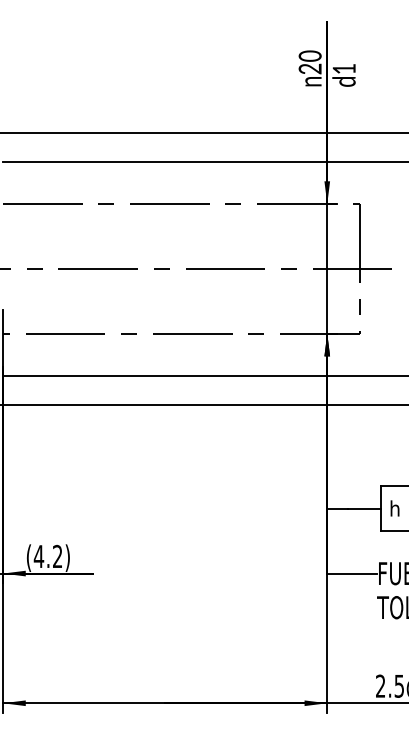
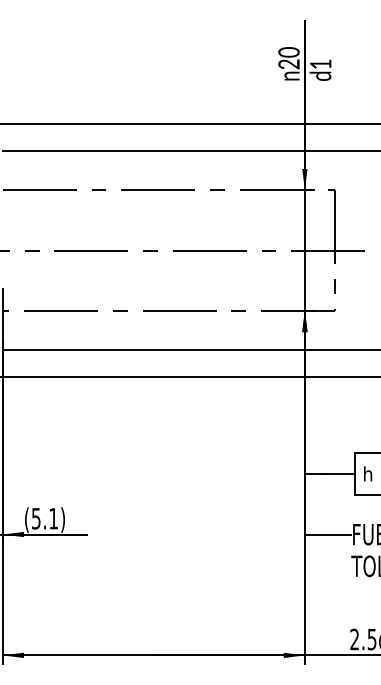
text: (47, 556) -> (44, 518), (4.2) -> (5.1)

